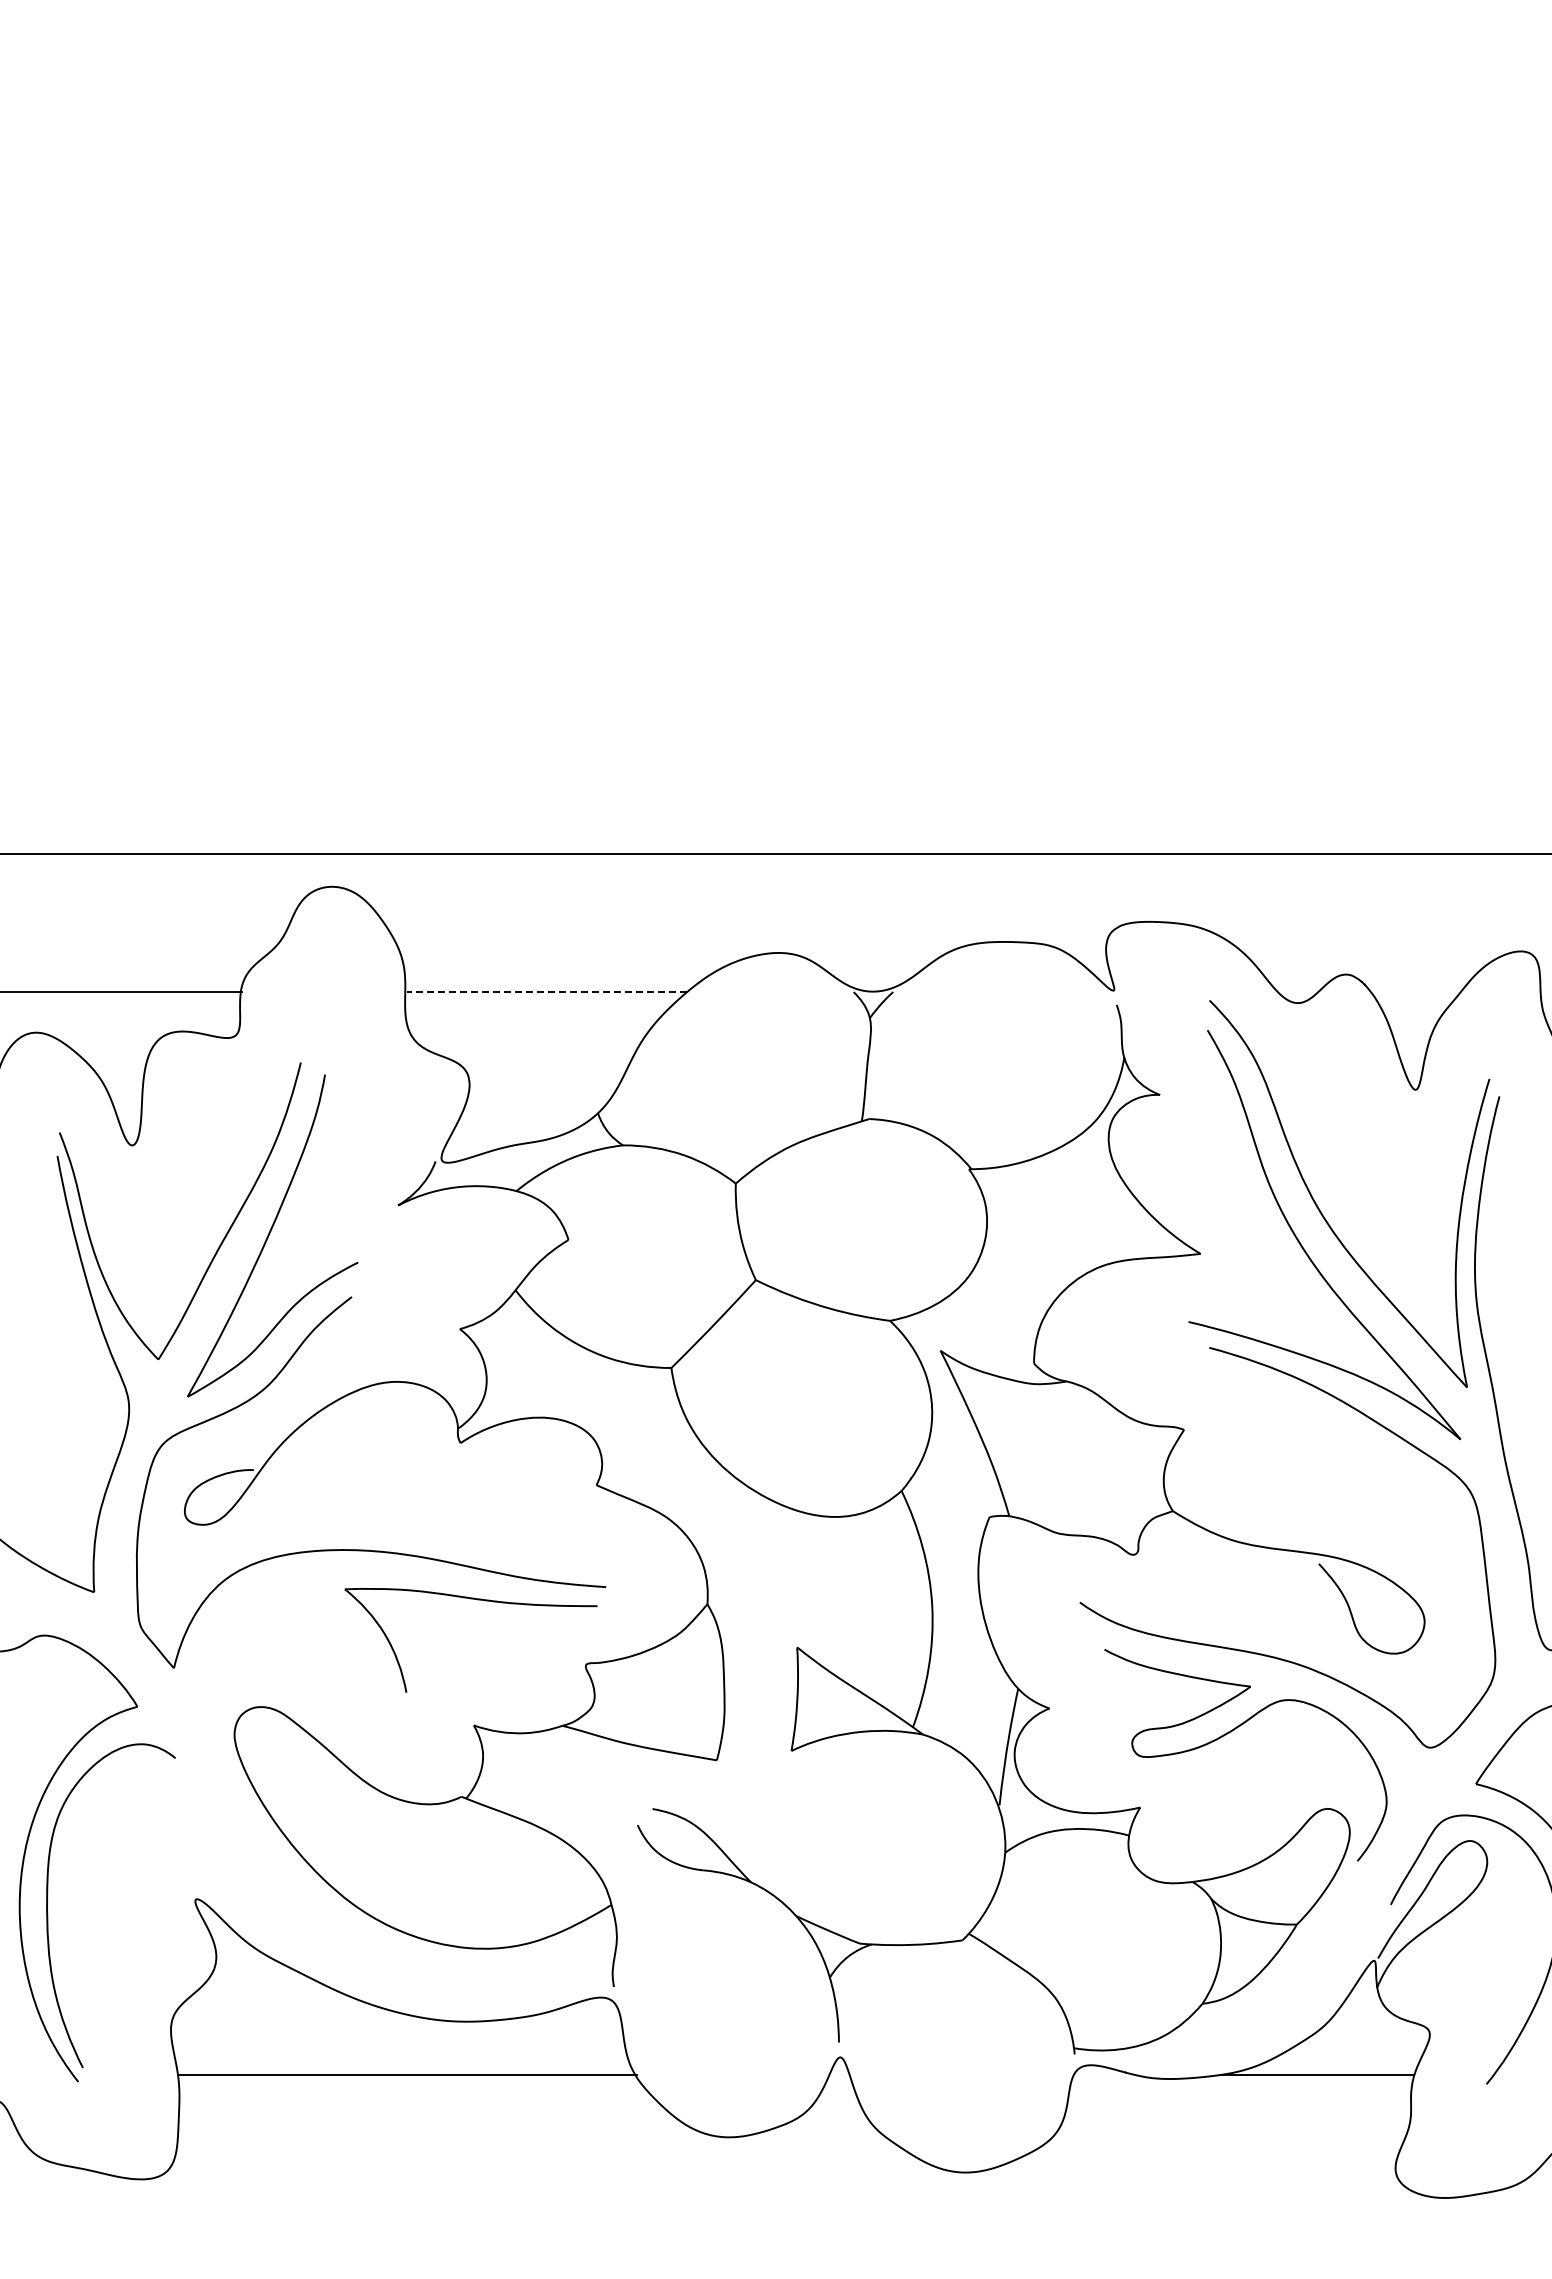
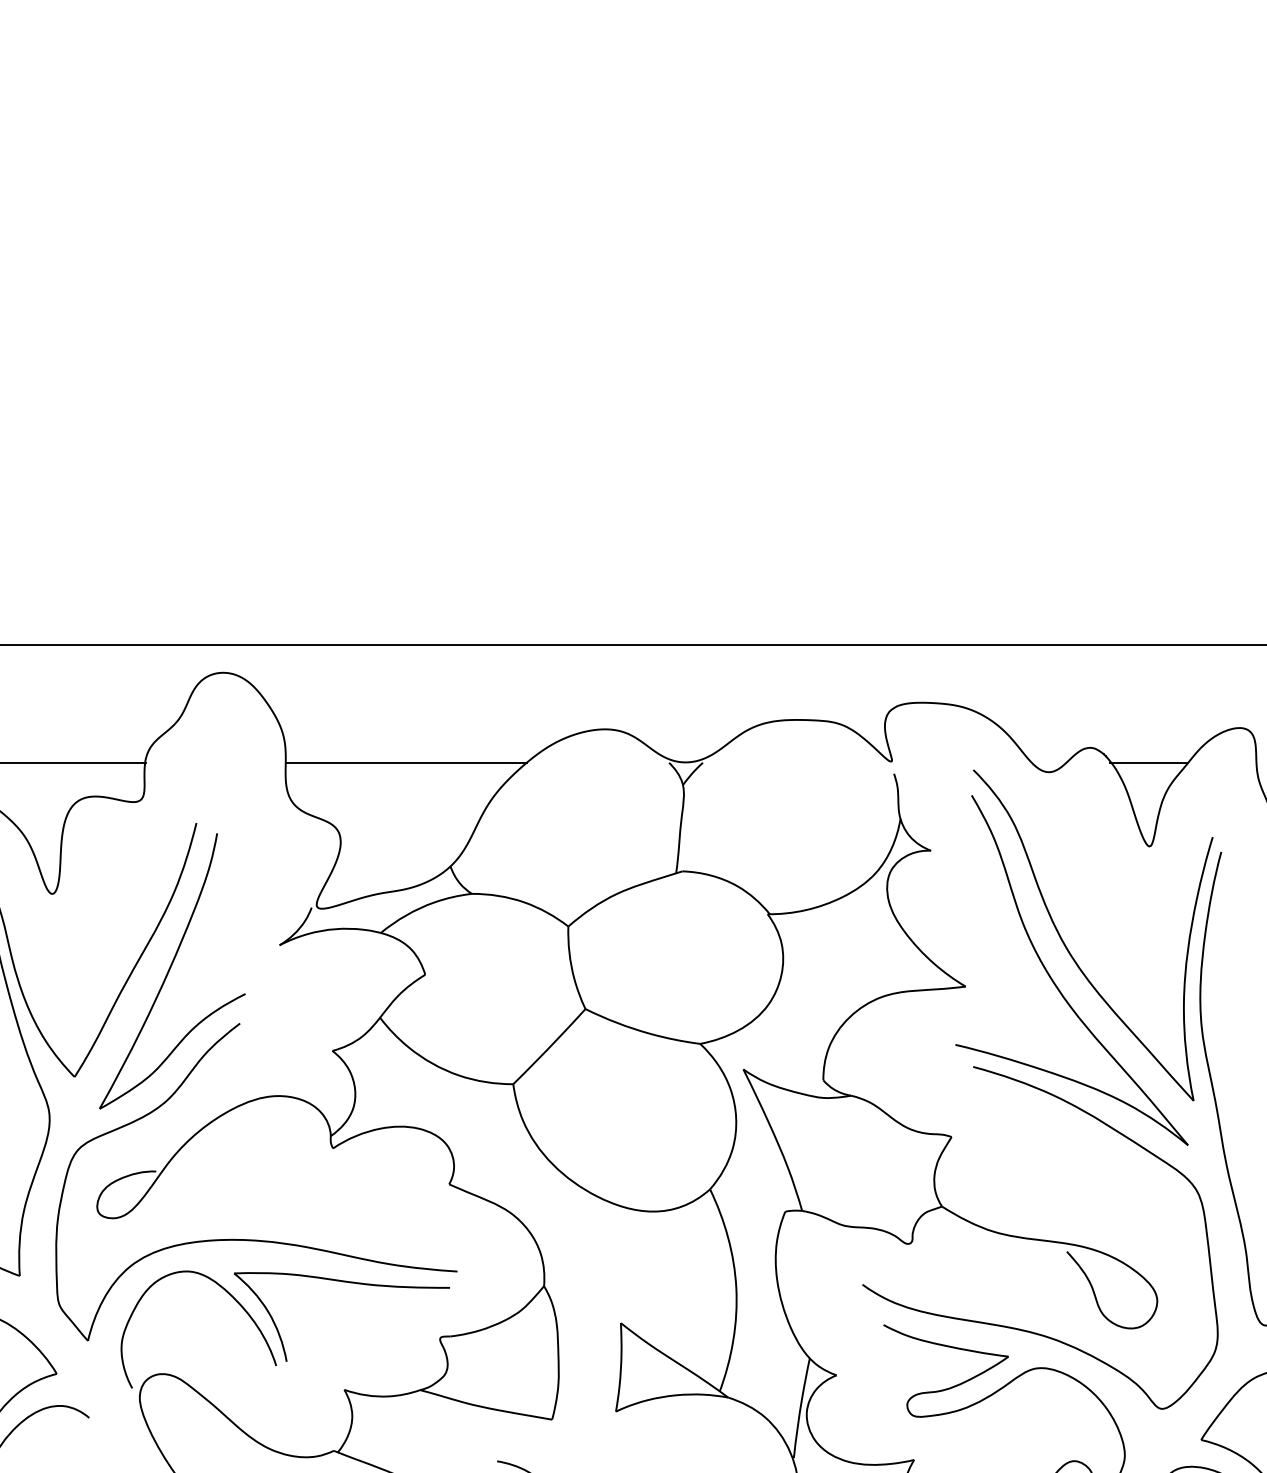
line: (546, 991) -> (406, 762), dashed -> solid
line: (1414, 991) -> (1148, 762), added
curve: (341, 1616) -> (231, 1296), added

